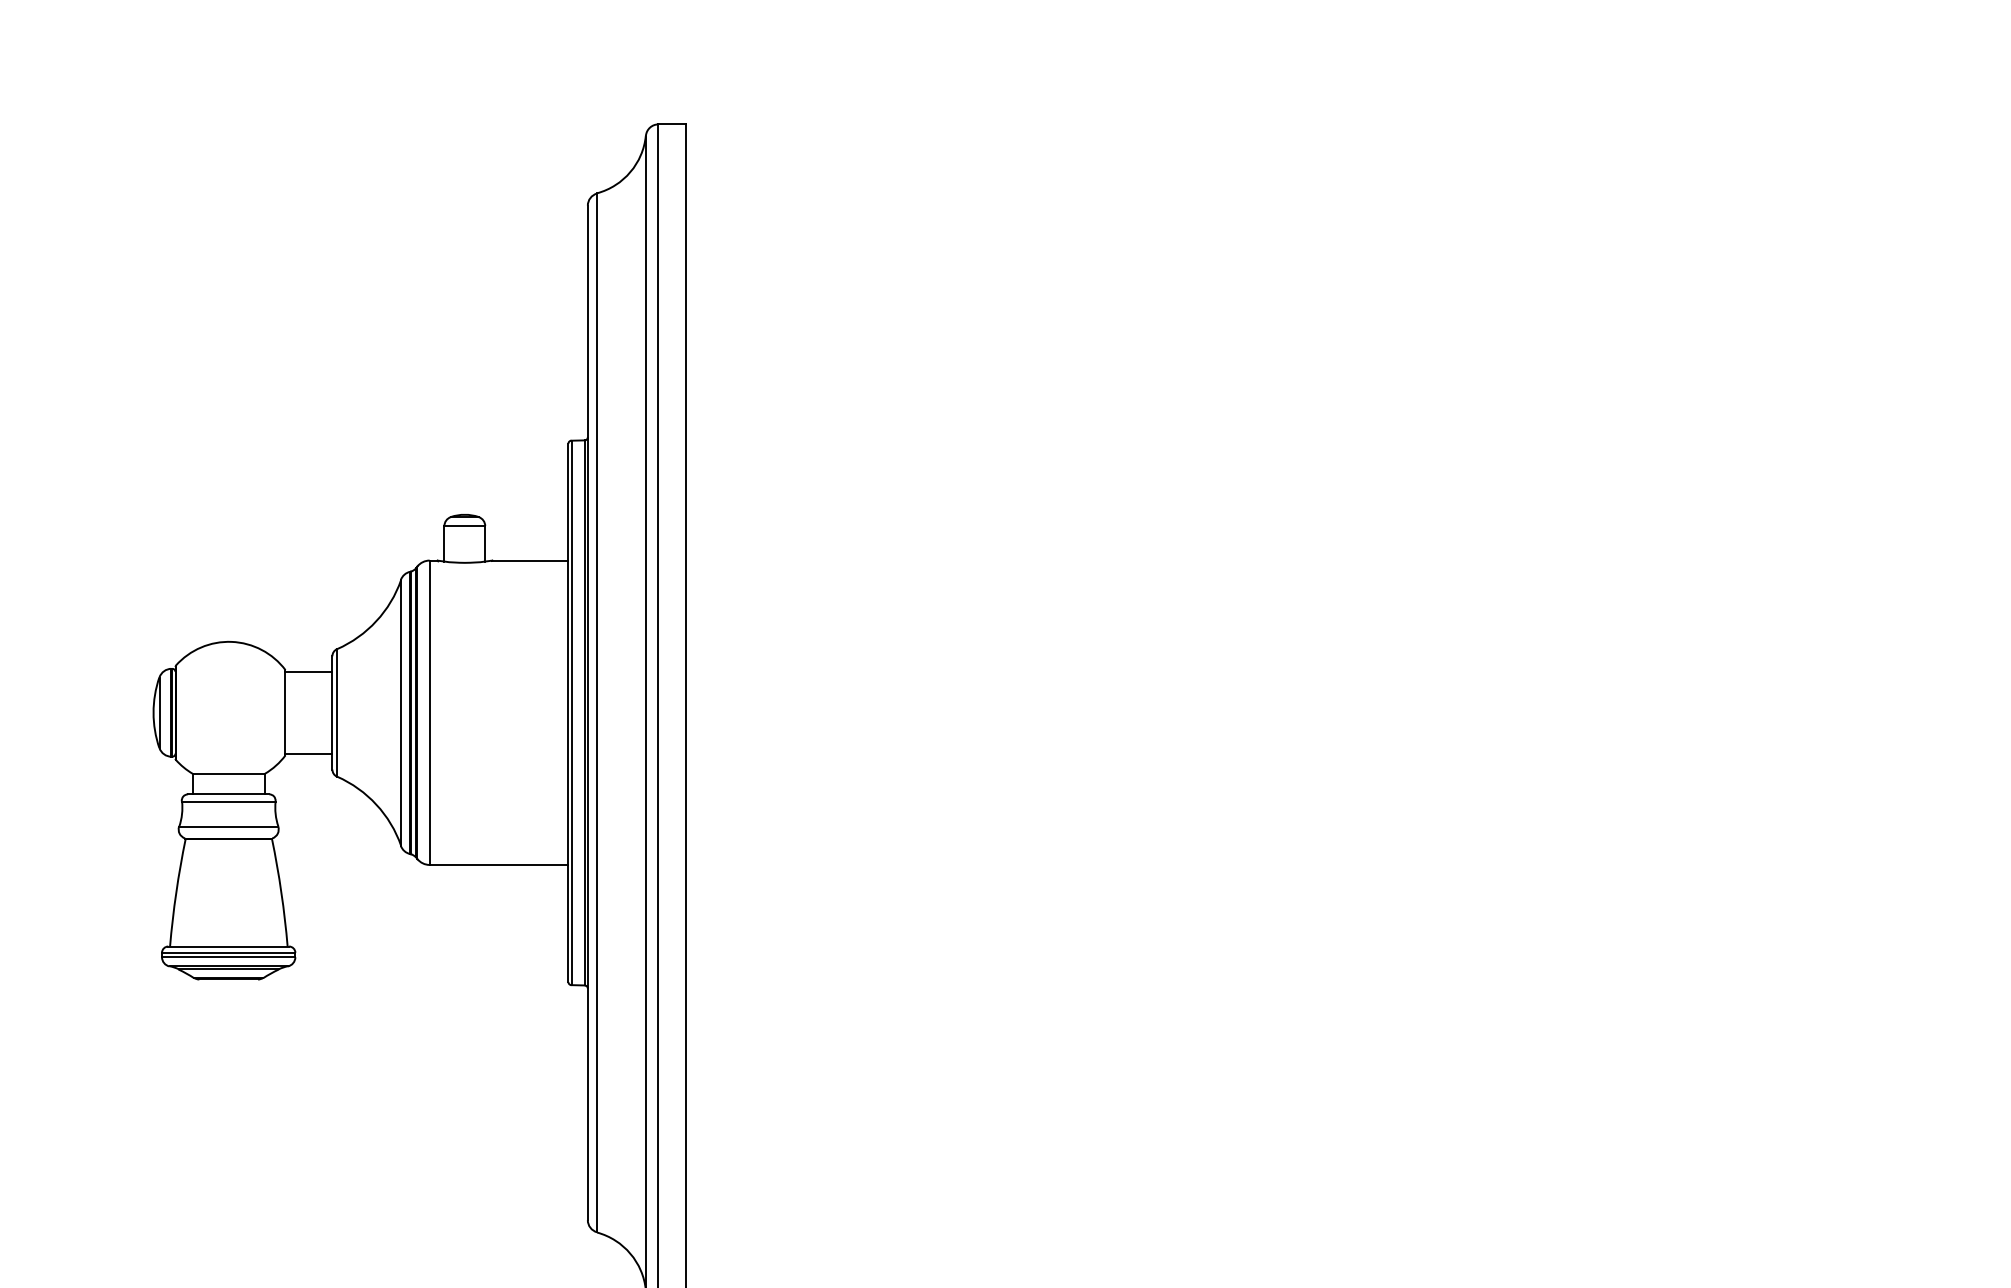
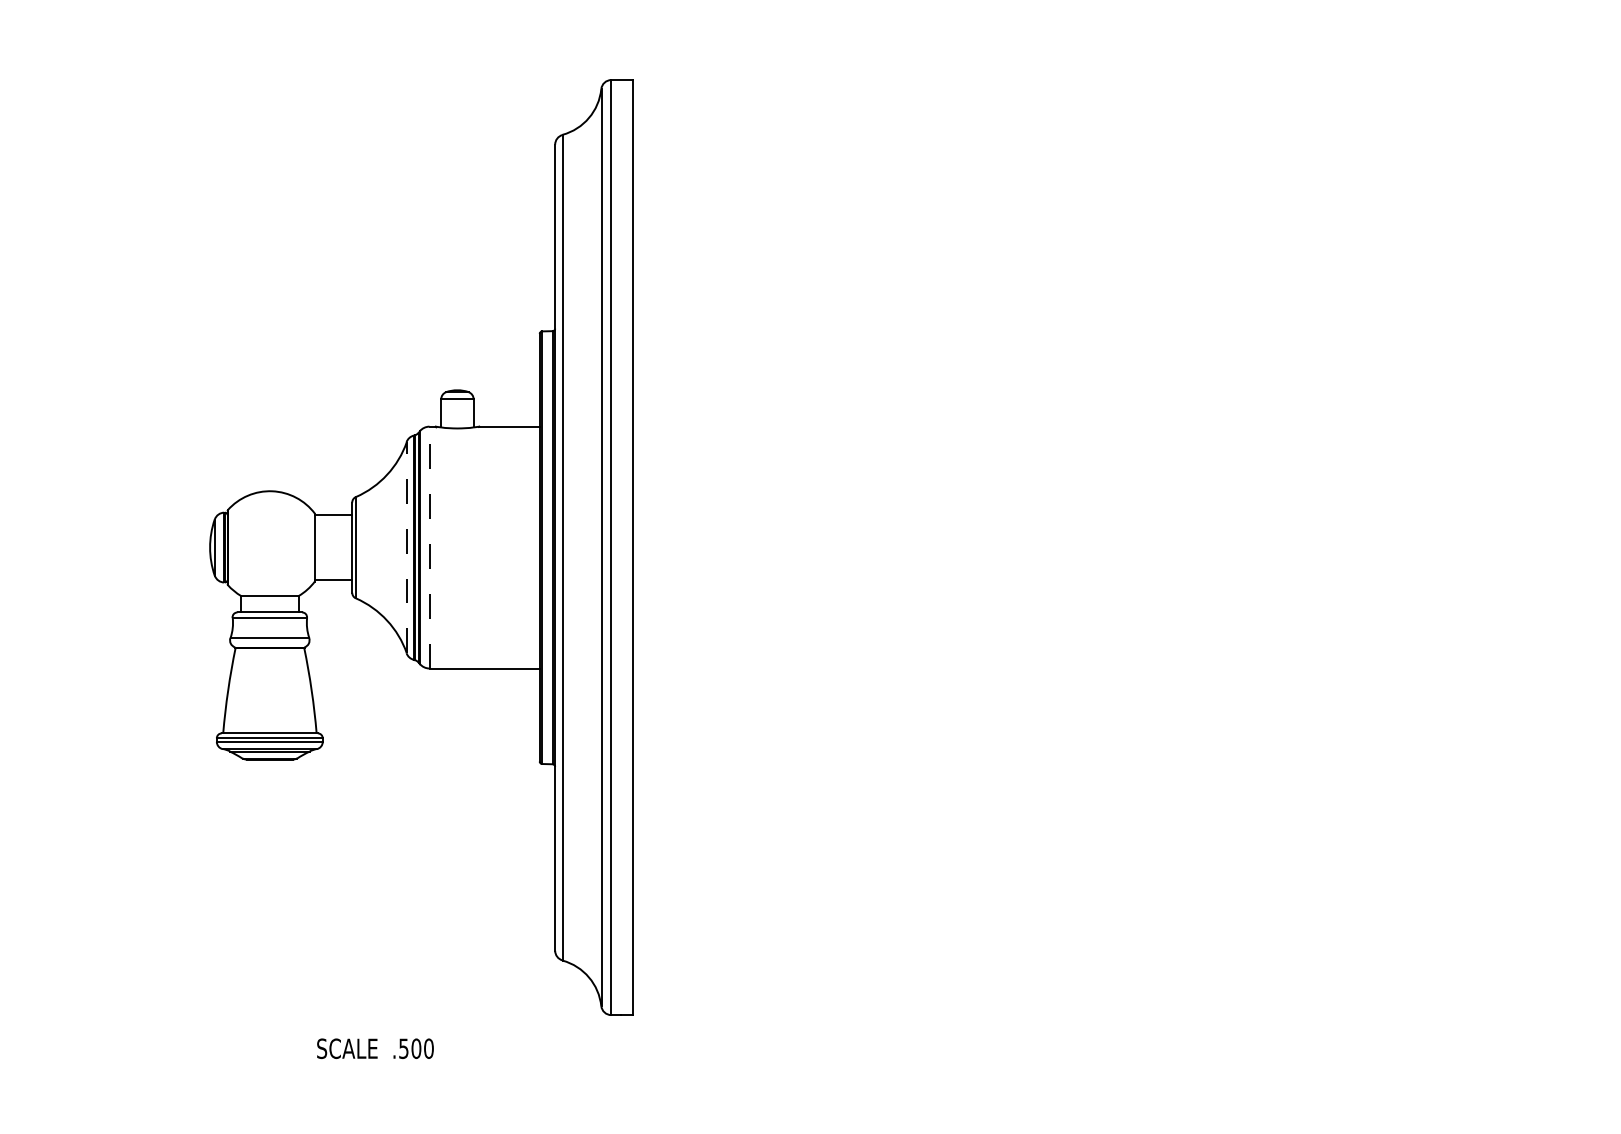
line: (400, 712) -> (406, 547), solid -> dashed
line: (429, 712) -> (429, 547), solid -> dashed

